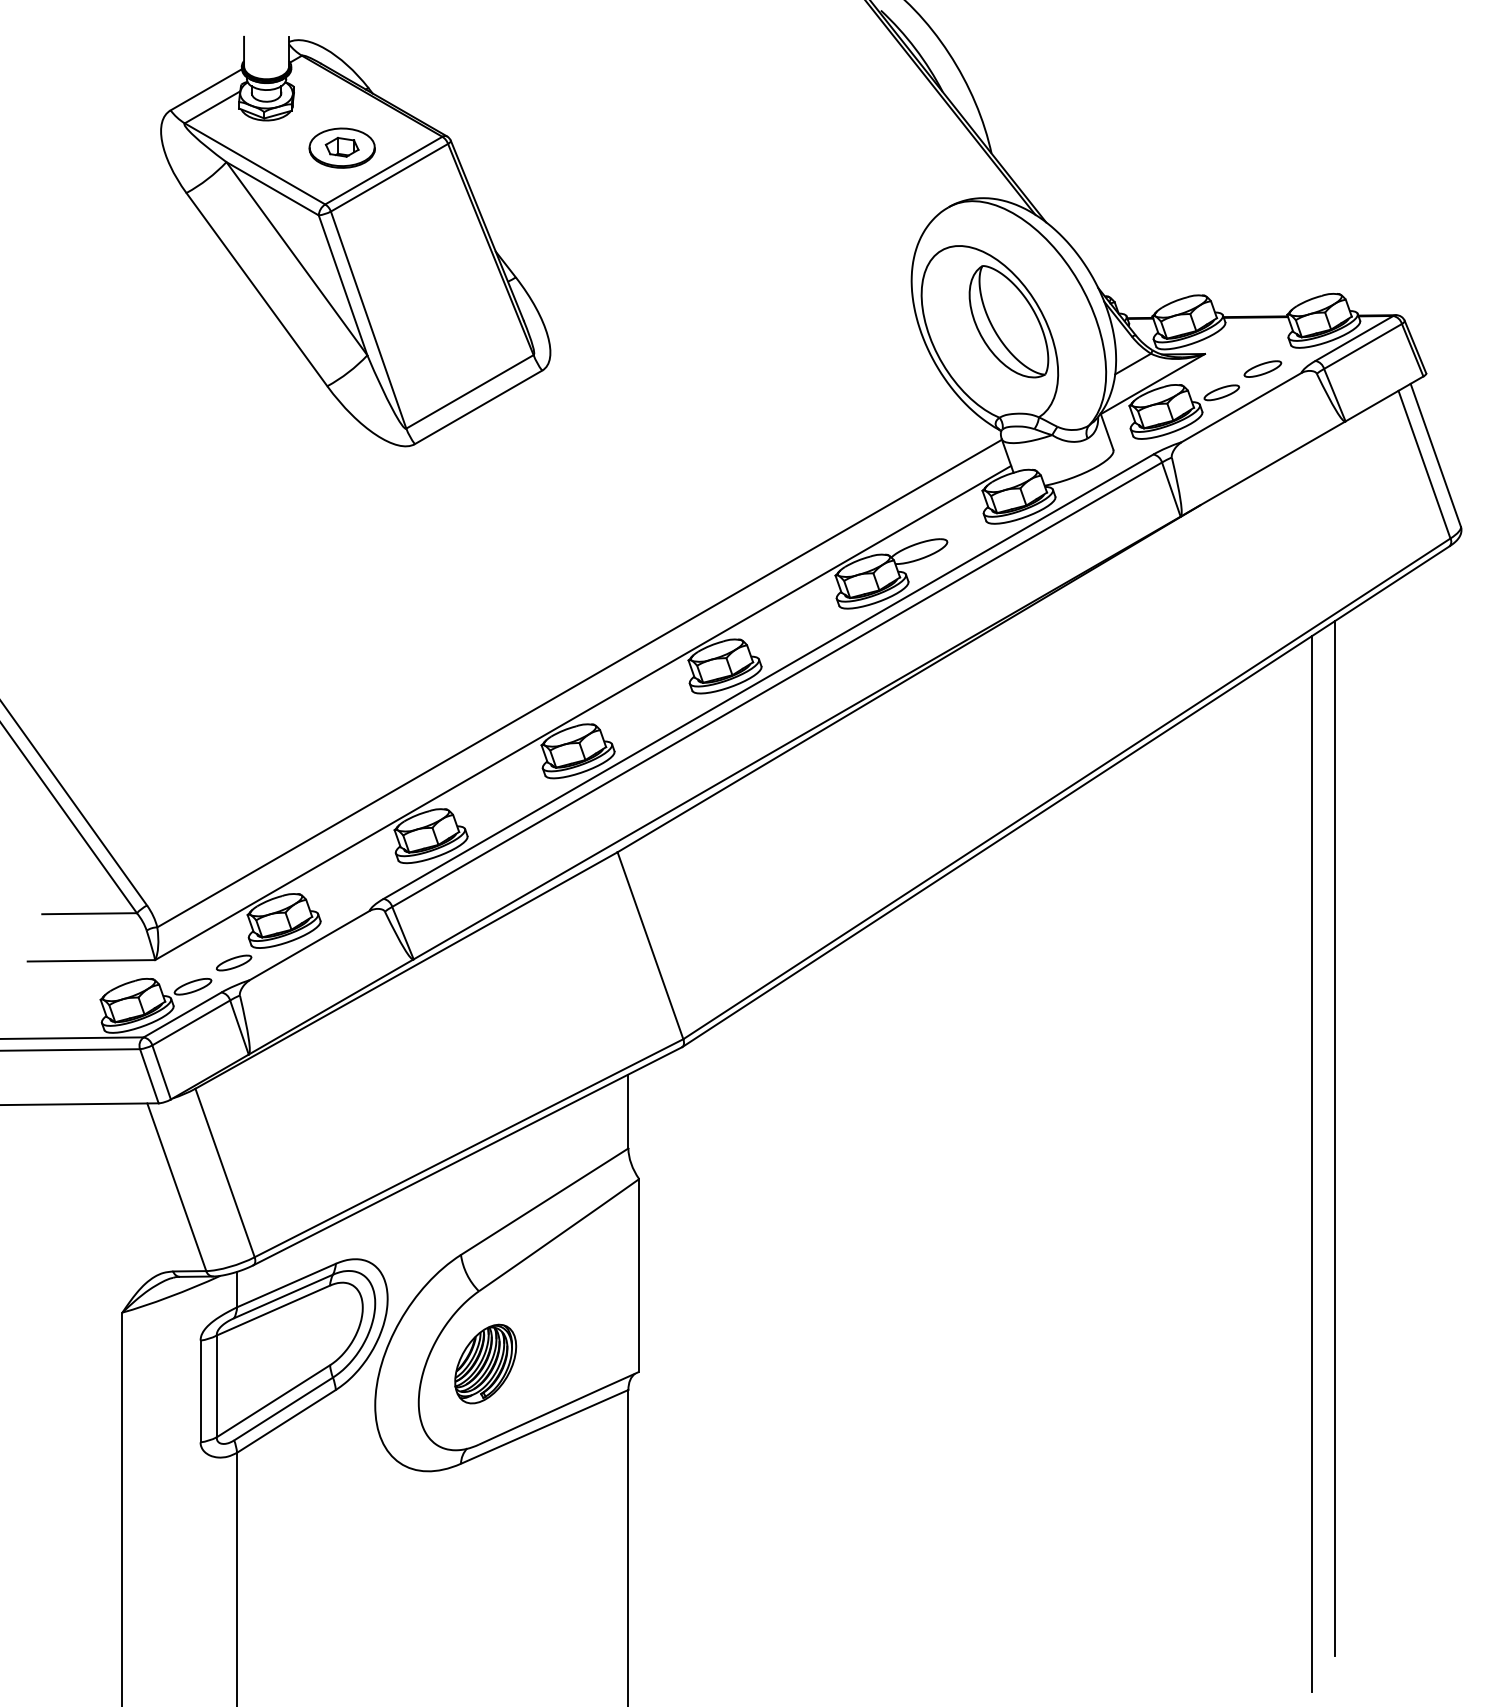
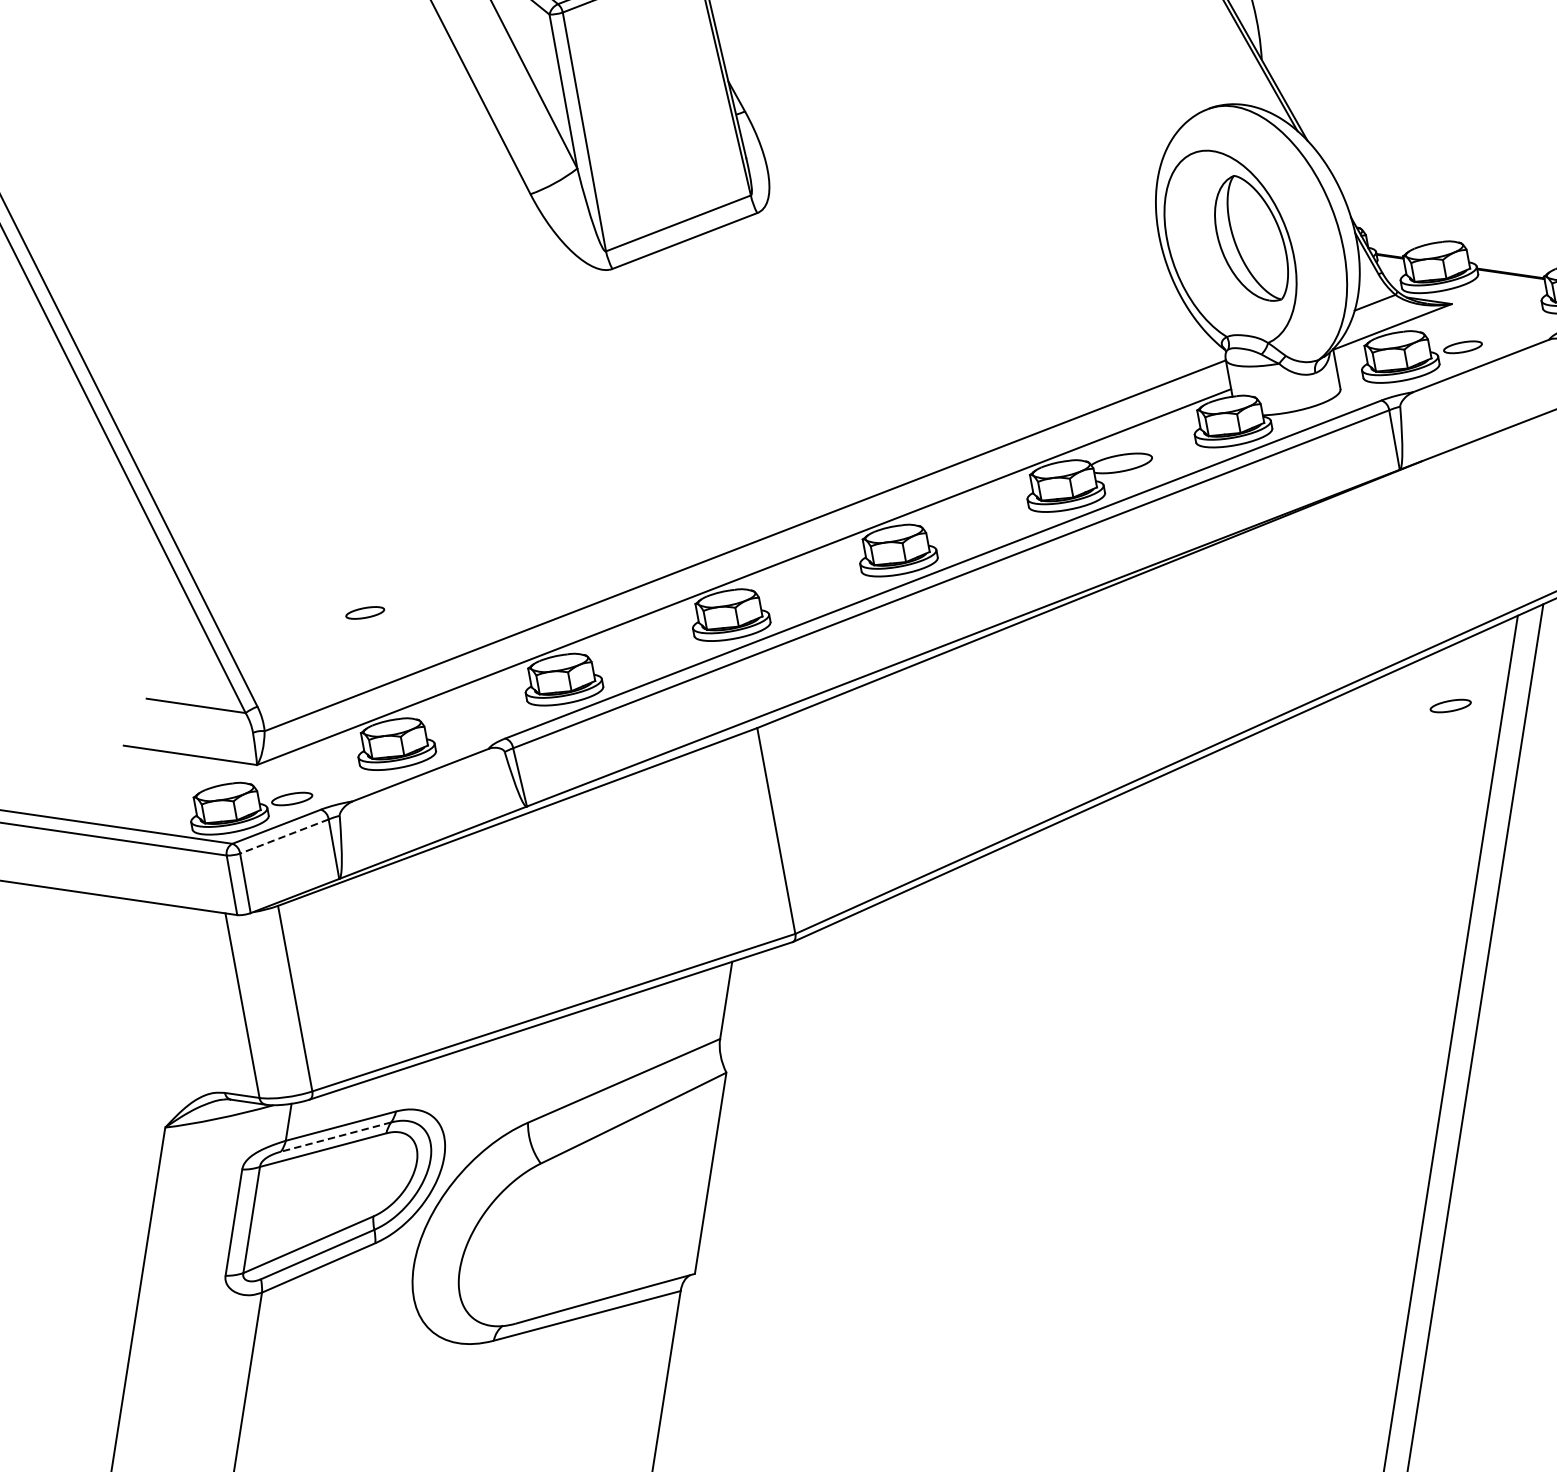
part: (1262, 368) -> (1450, 705), moved
part: (234, 962) -> (365, 612), moved
line: (191, 1022) -> (284, 836), solid -> dashed
line: (283, 1296) -> (335, 1137), solid -> dashed
part: (485, 1363) -> (535, 1240), removed

